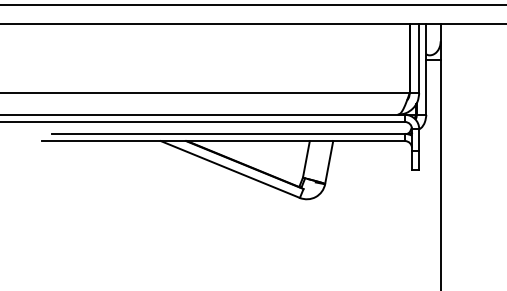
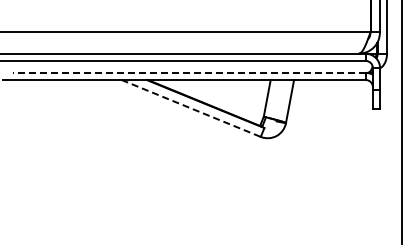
line: (228, 133) -> (189, 72), solid -> dashed
line: (230, 169) -> (191, 108), solid -> dashed

